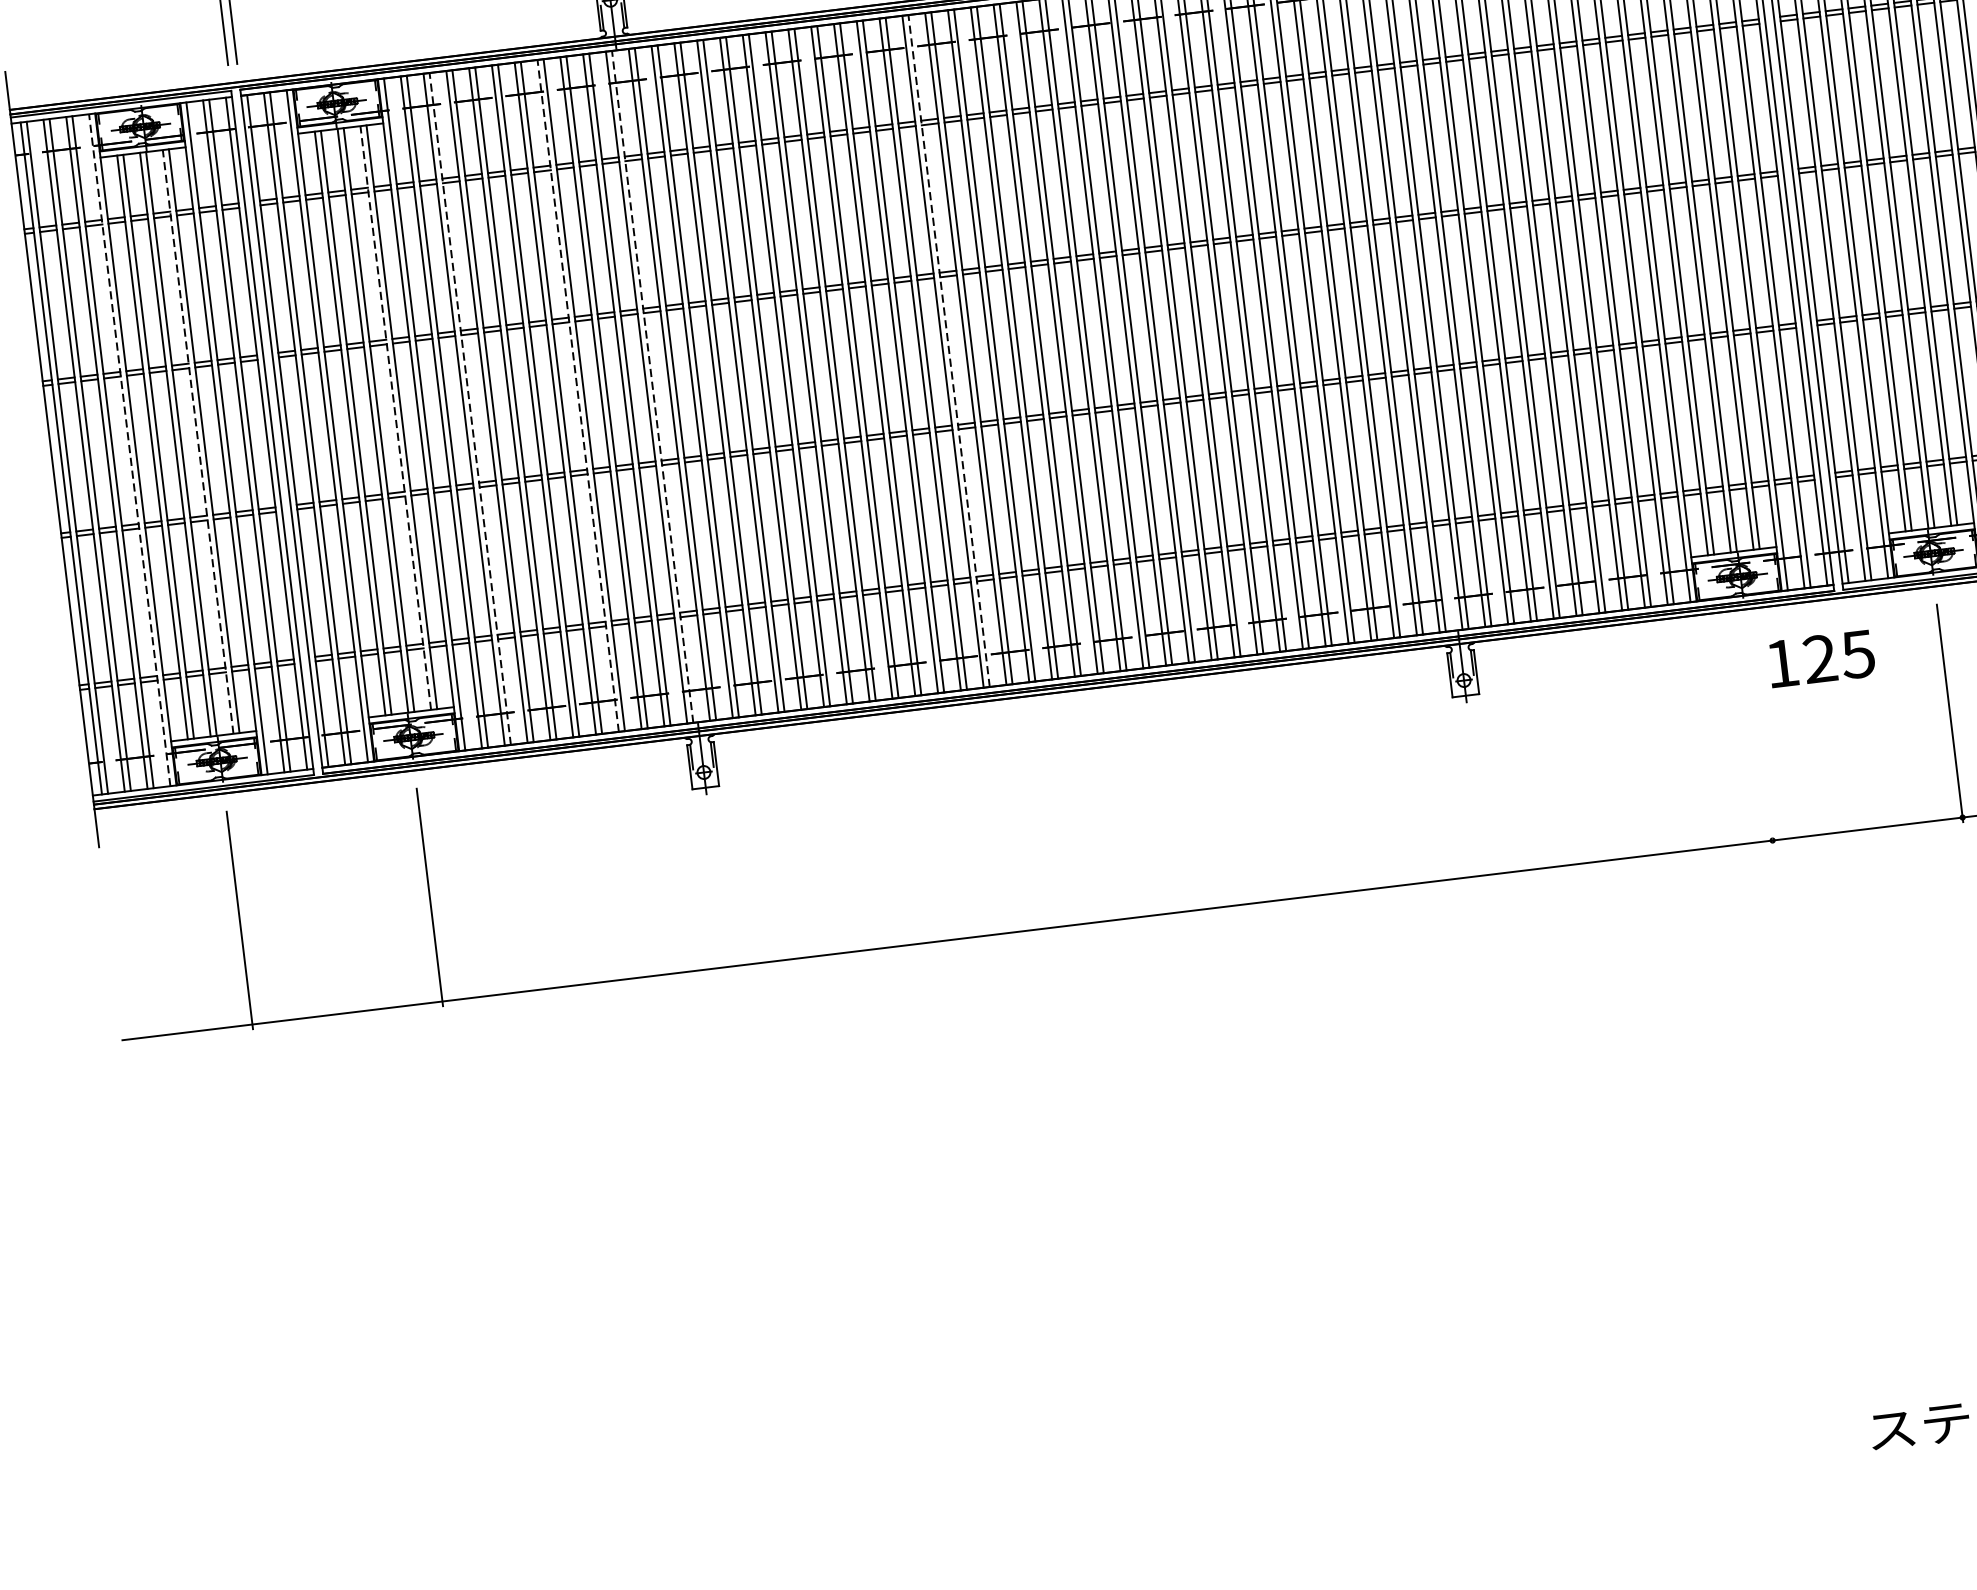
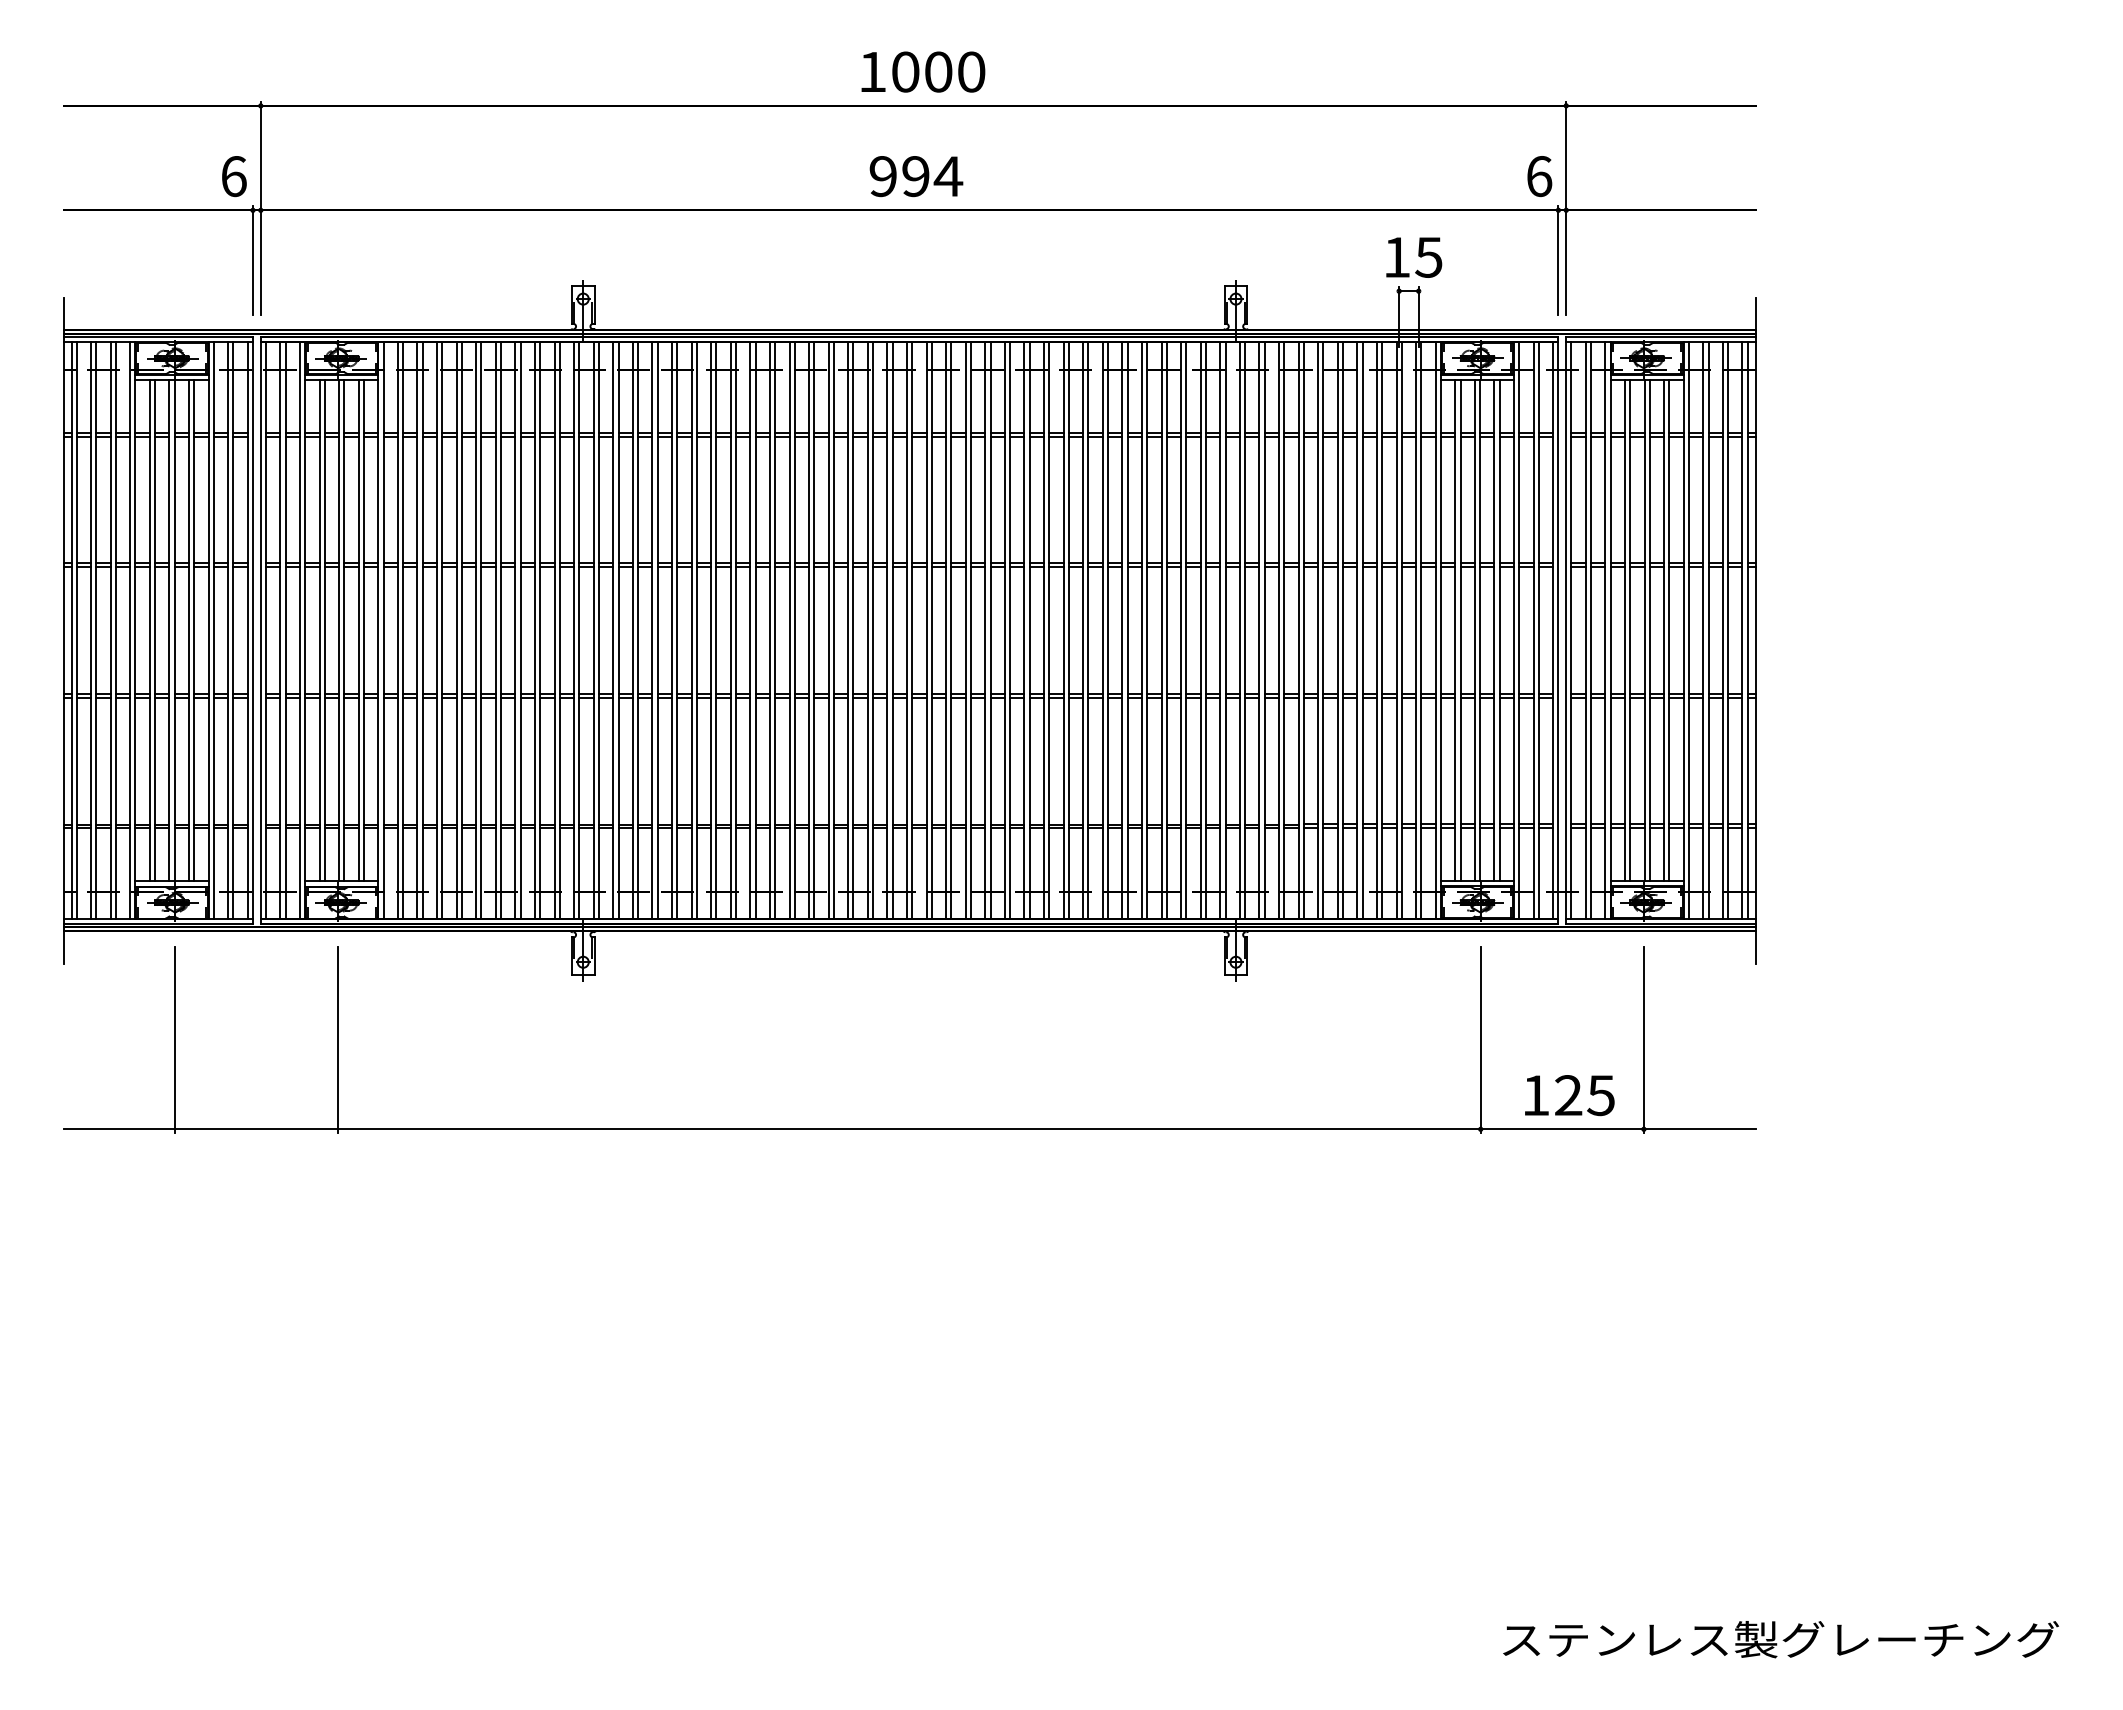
line: (948, 350) -> (833, 630), dashed -> solid
line: (652, 386) -> (579, 630), dashed -> solid
line: (578, 395) -> (515, 630), dashed -> solid
line: (470, 408) -> (422, 630), dashed -> solid
line: (395, 417) -> (358, 630), dashed -> solid
line: (198, 441) -> (189, 630), dashed -> solid
line: (129, 449) -> (130, 630), dashed -> solid
text: (1821, 658) -> (1569, 1095), moved
line: (1759, 736) -> (1480, 1039), added

